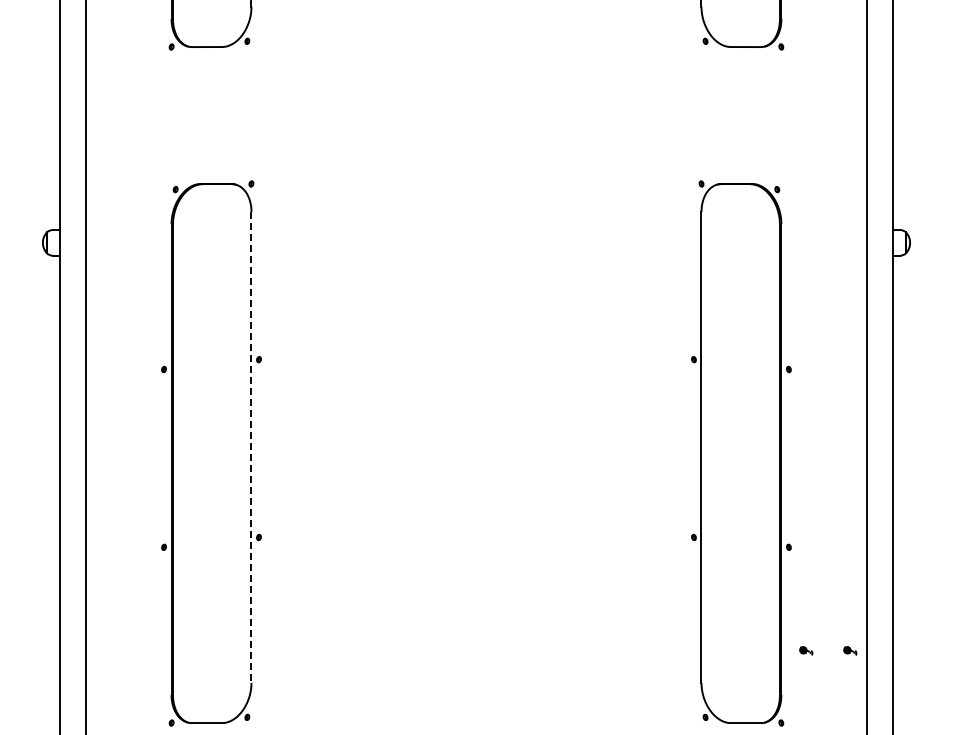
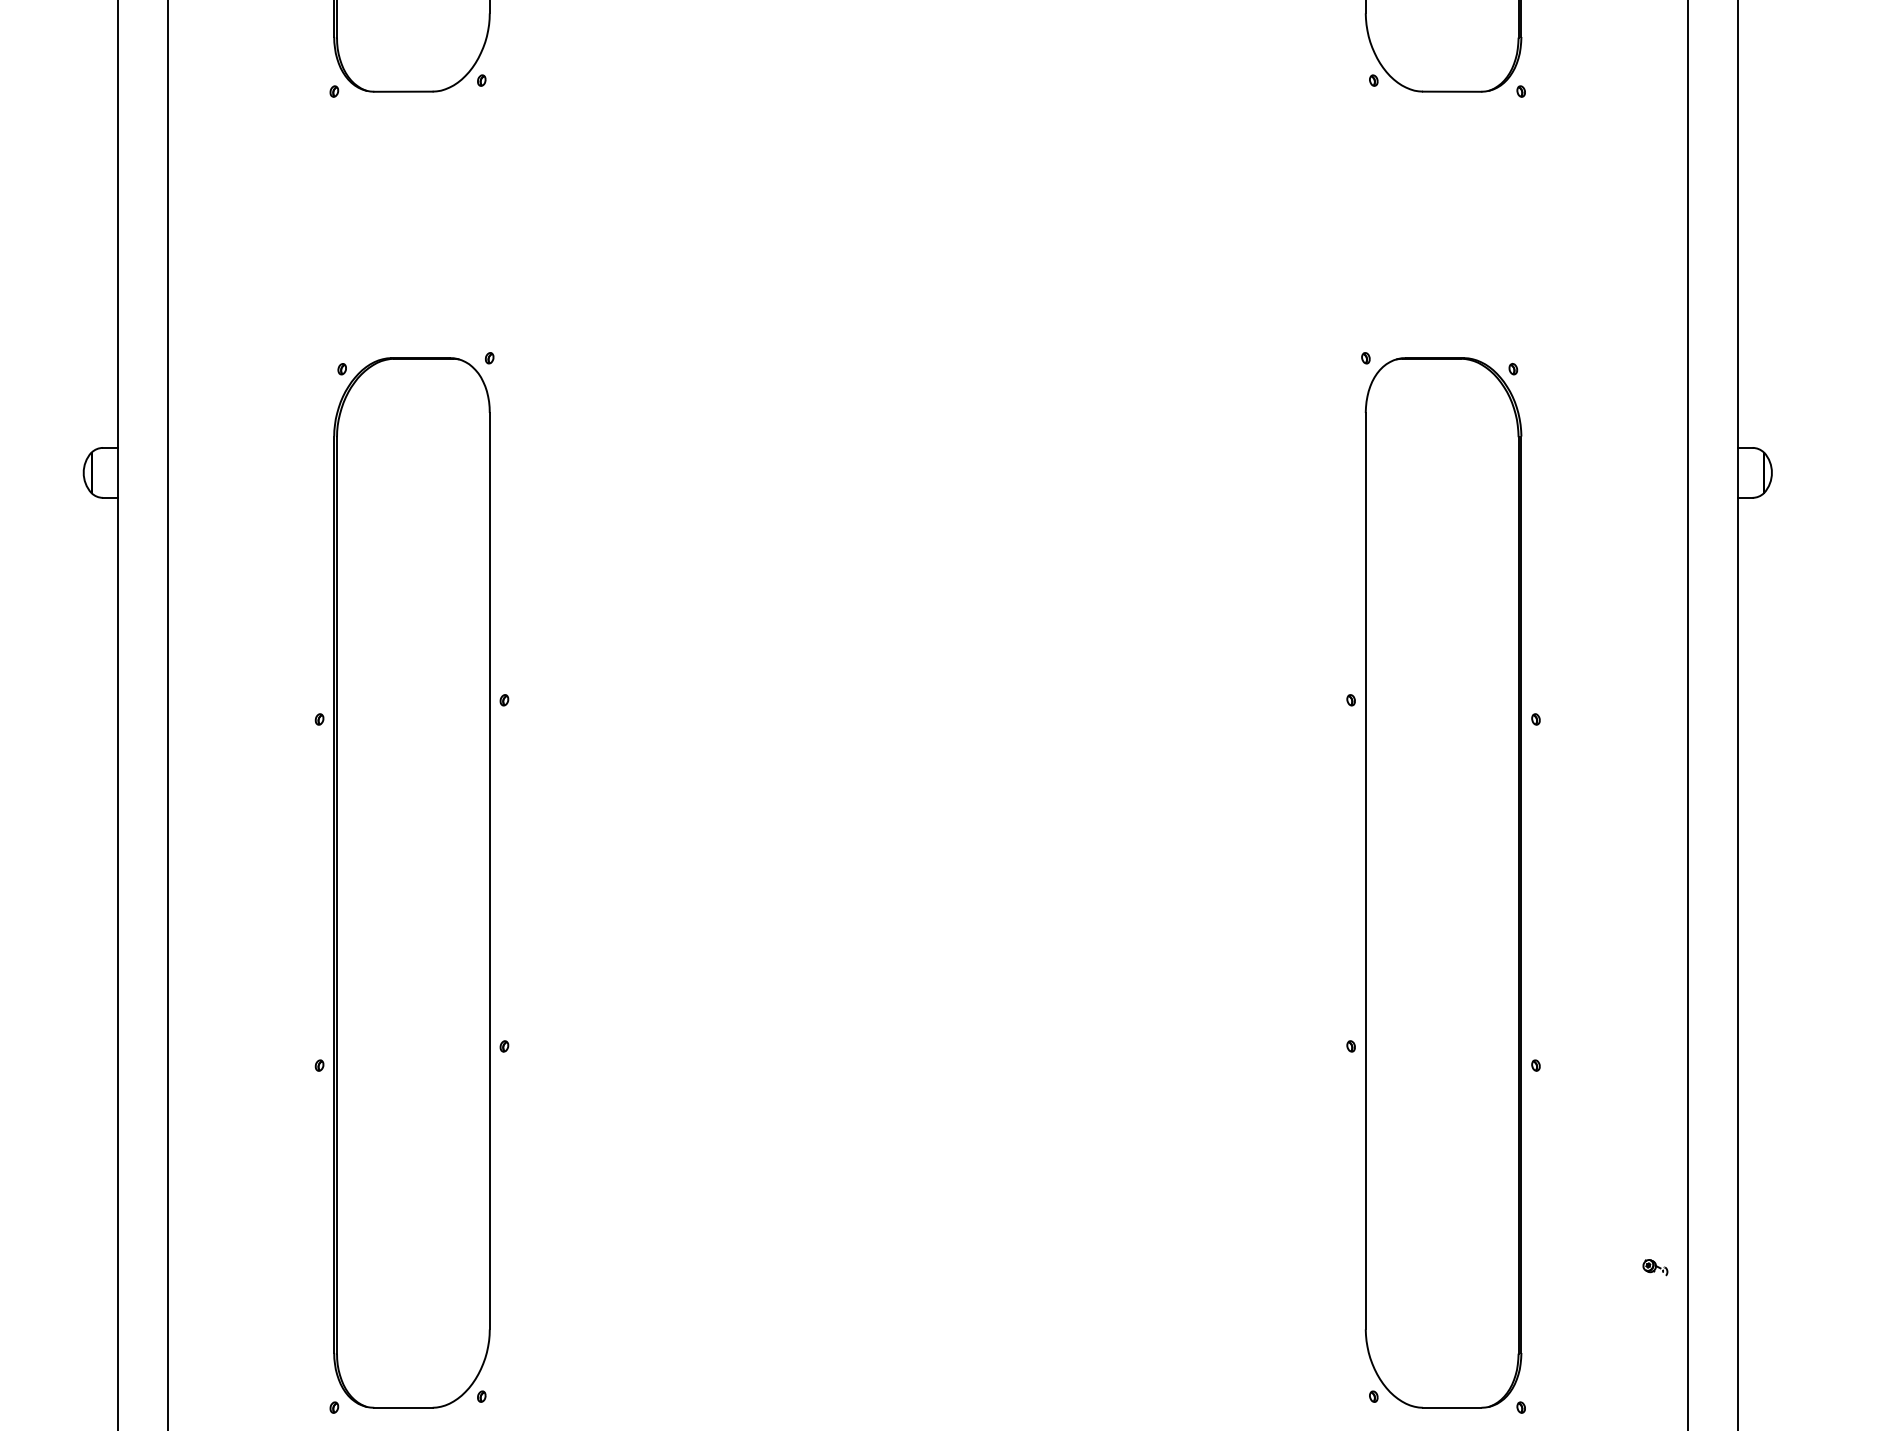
line: (251, 447) -> (489, 871), dashed -> solid
part: (806, 650) -> (1570, 1266), removed

